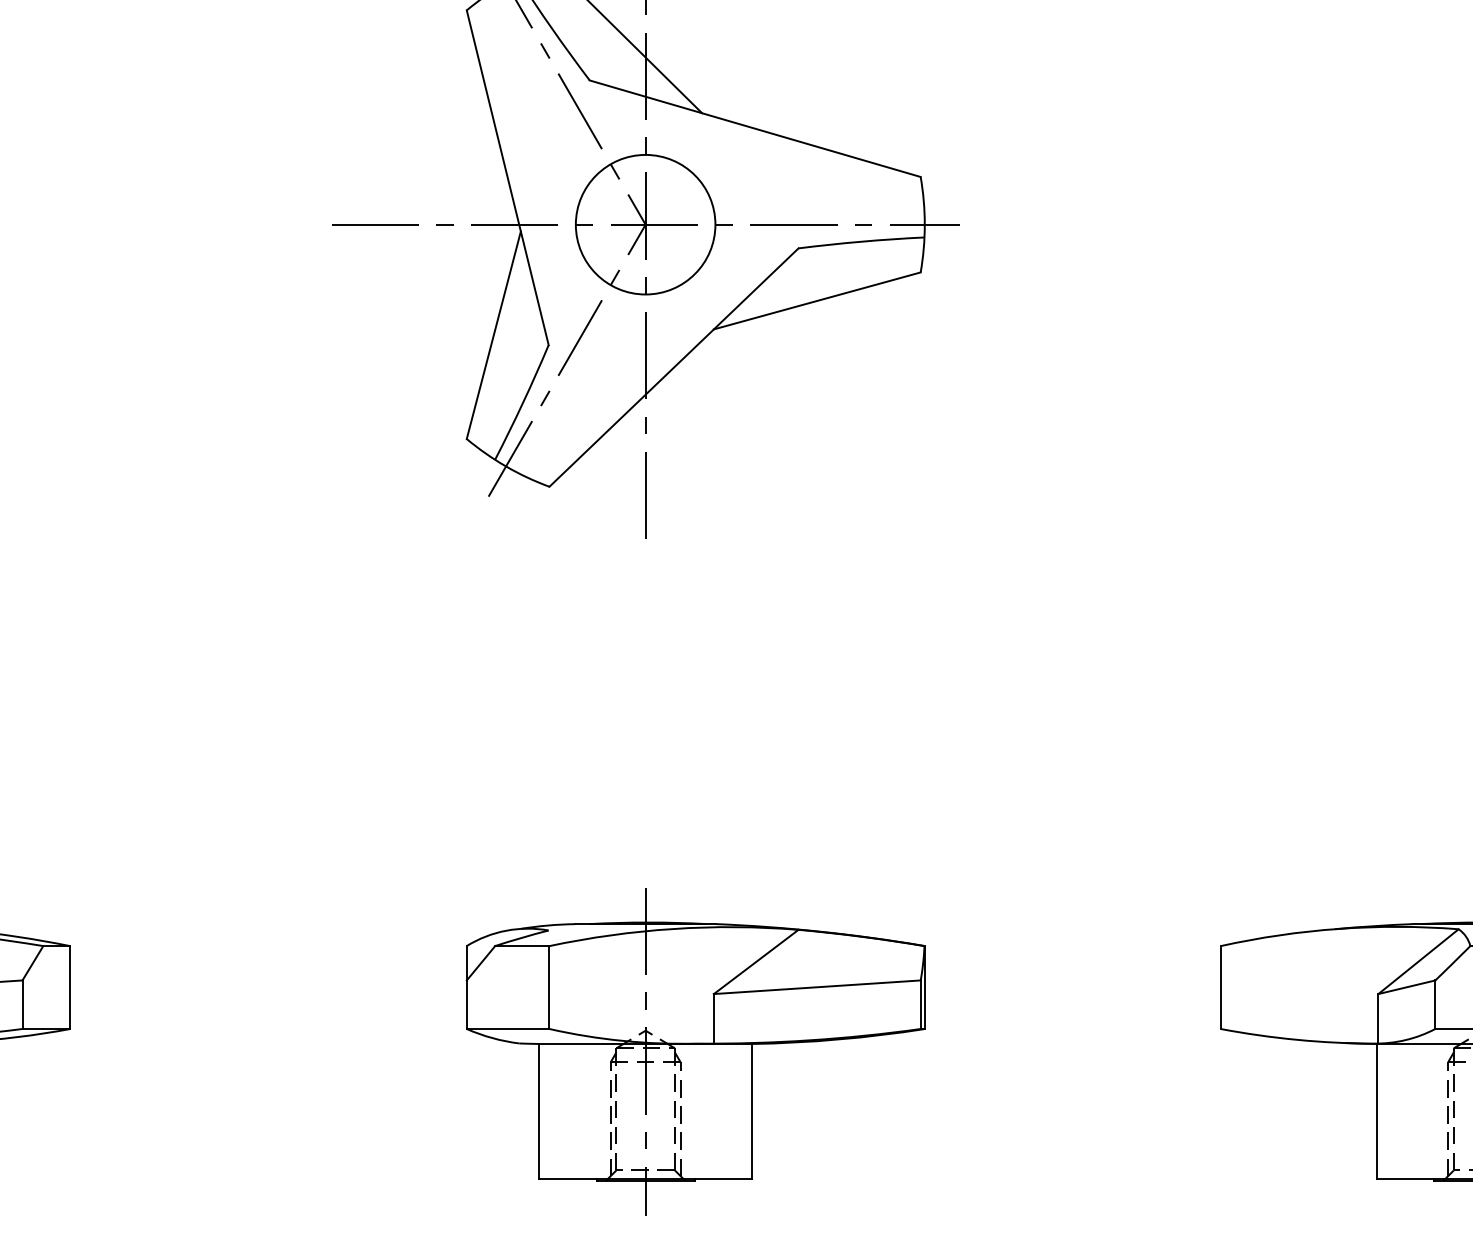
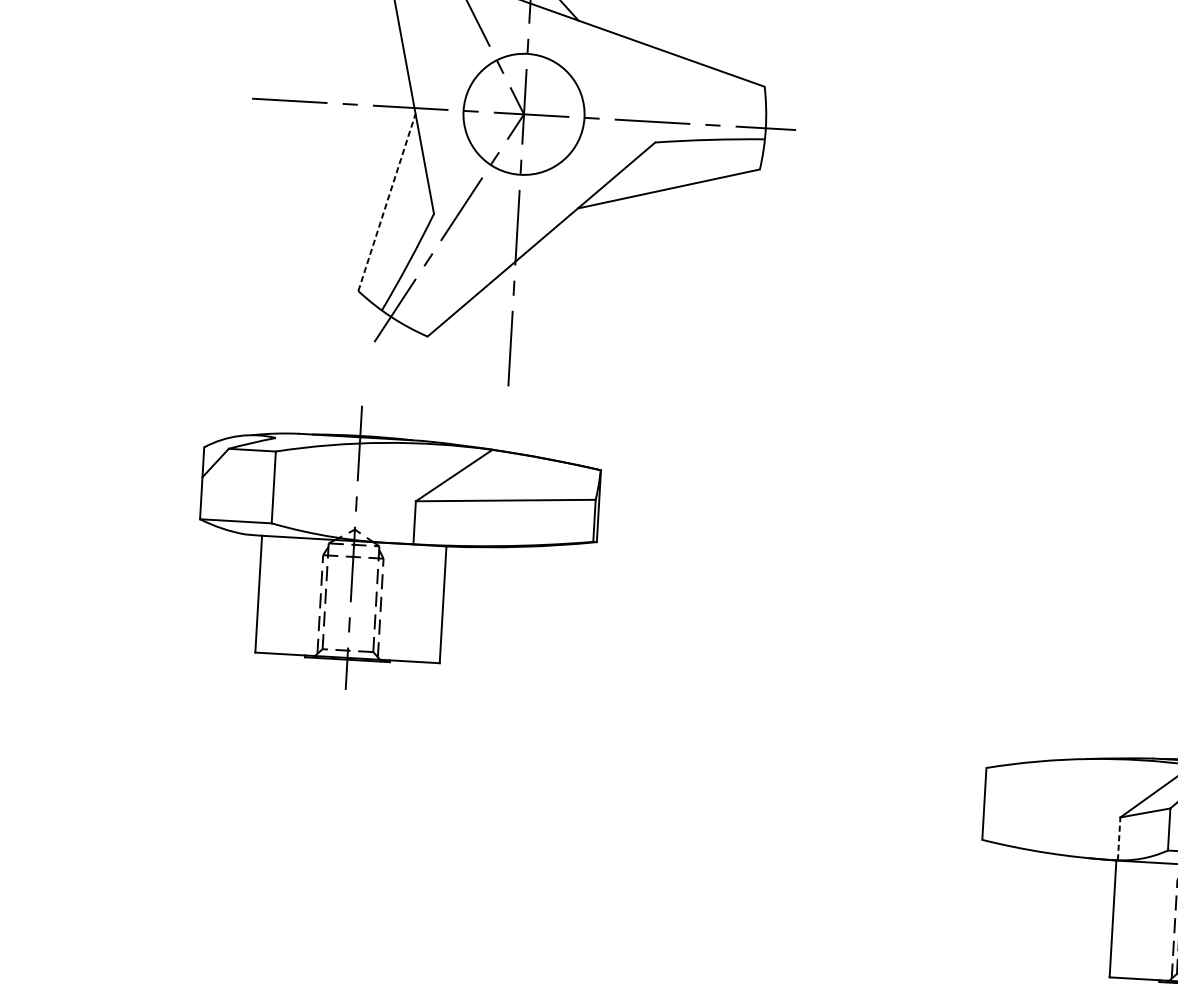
line: (493, 334) -> (386, 201), solid -> dashed
line: (1378, 1018) -> (1119, 838), solid -> dashed
part: (695, 1051) -> (397, 550), moved

